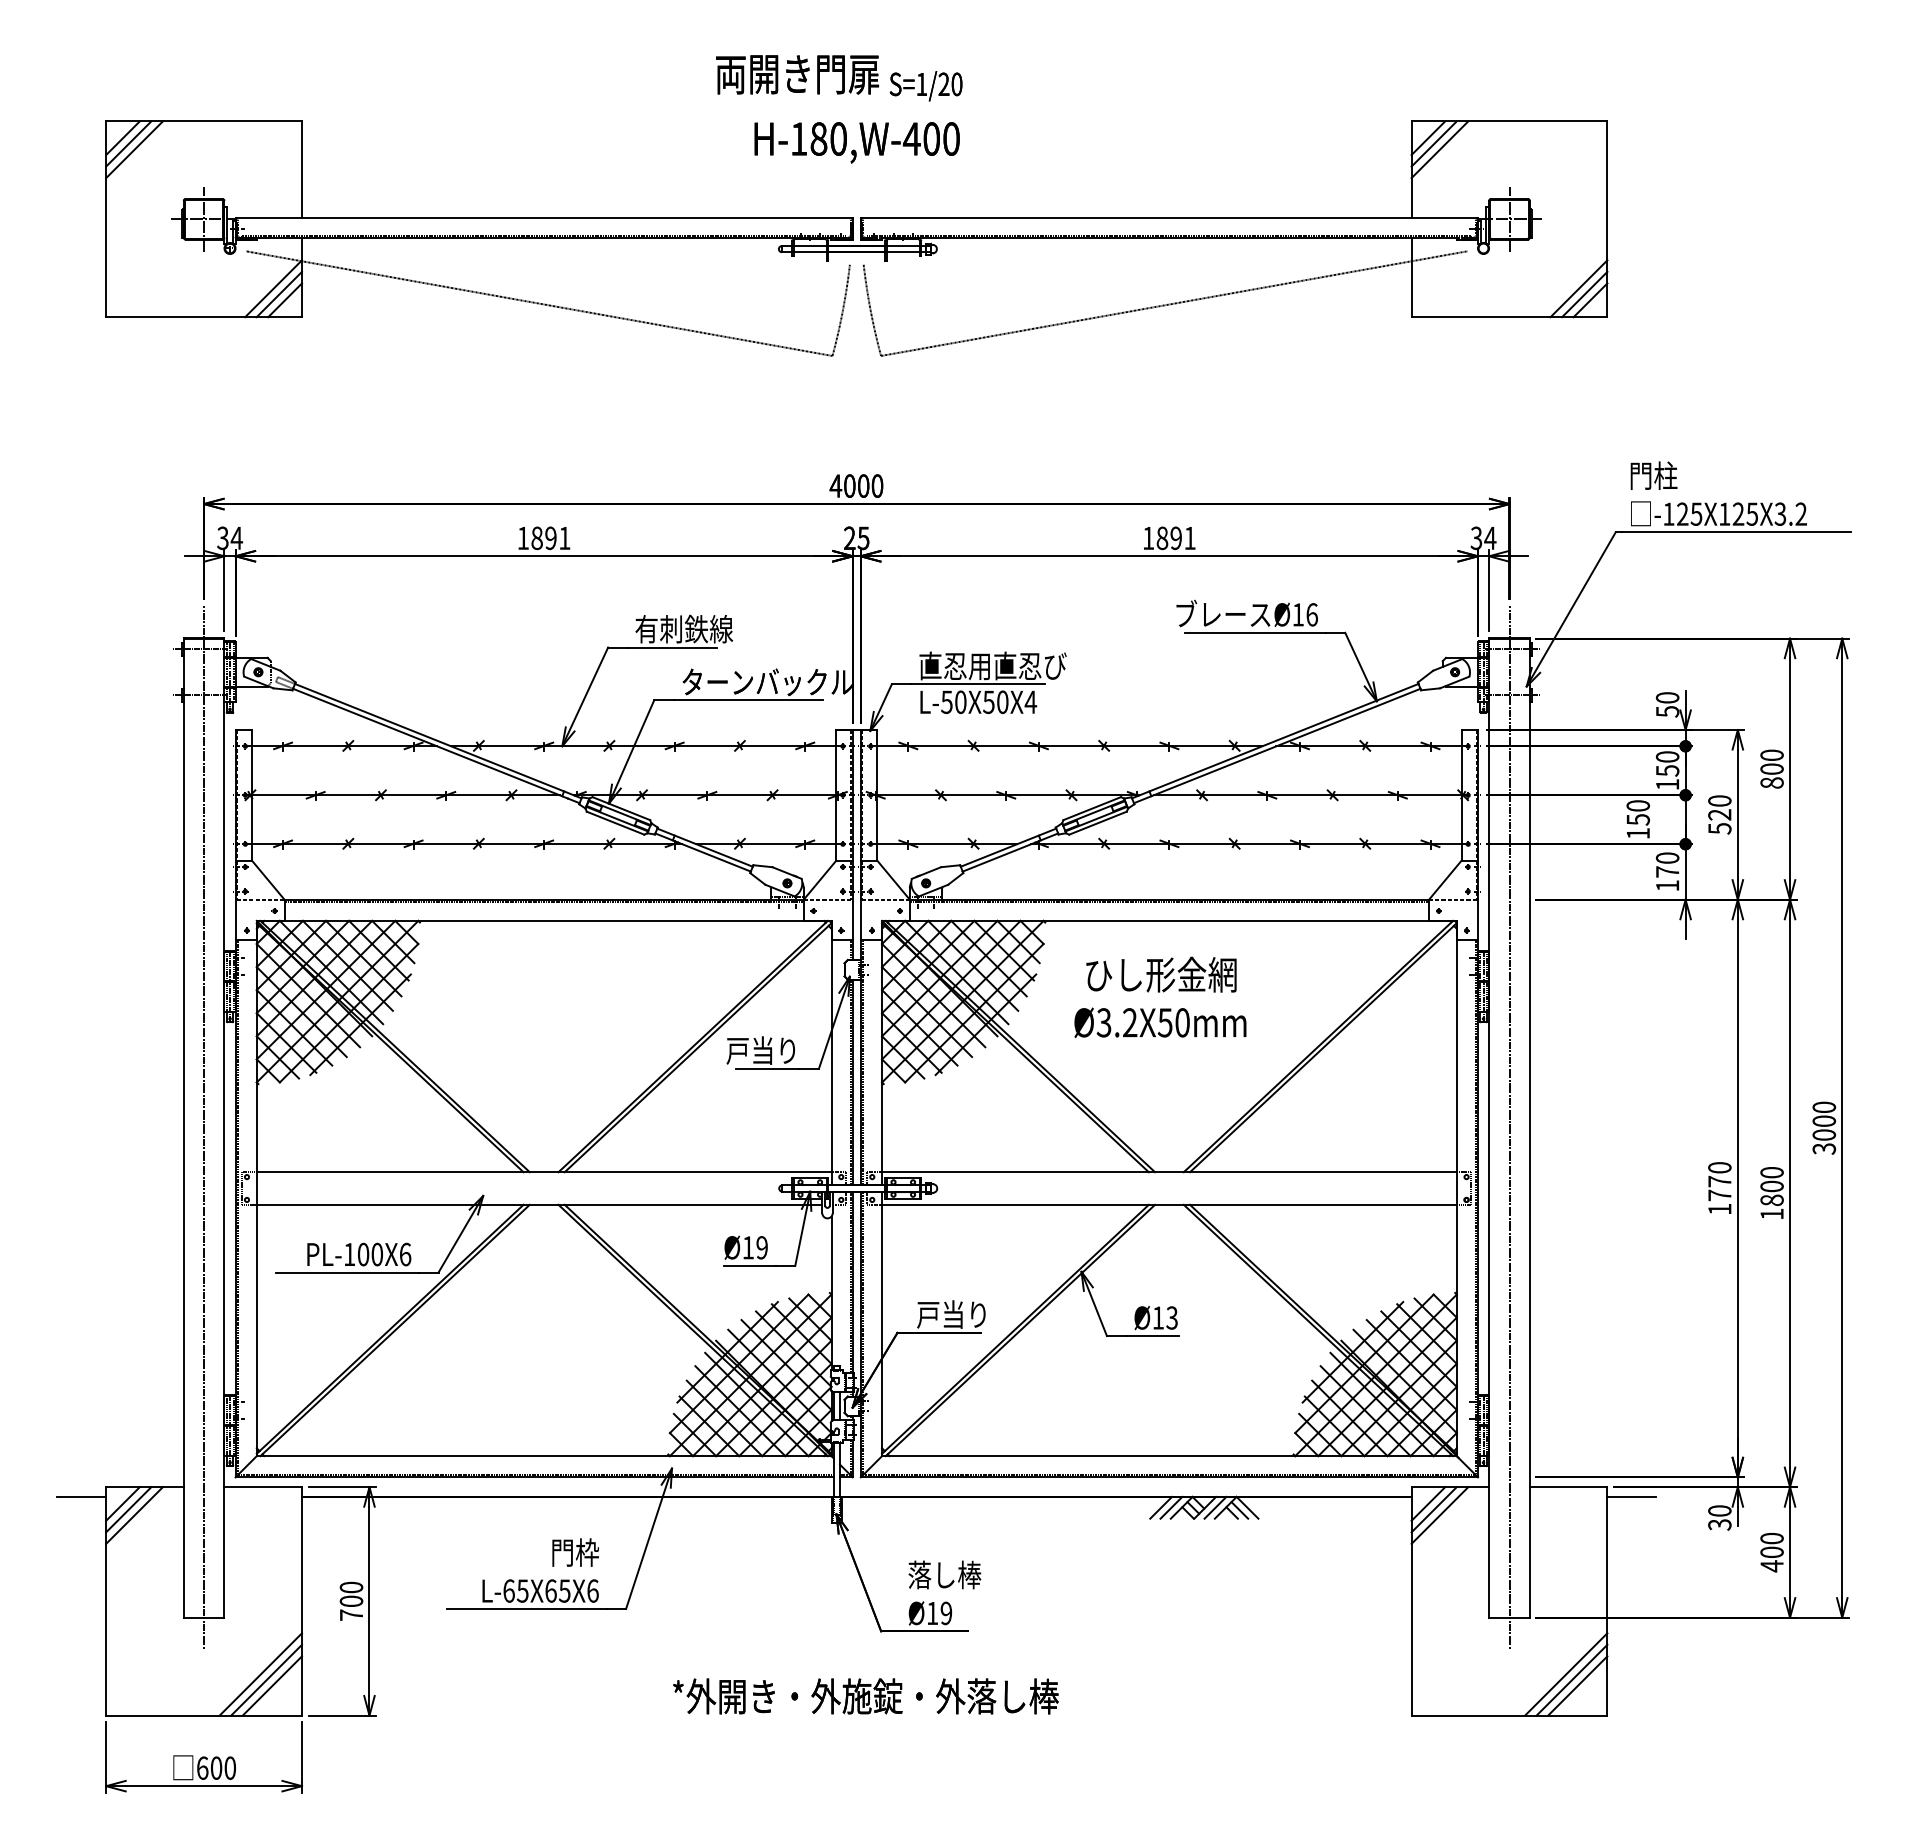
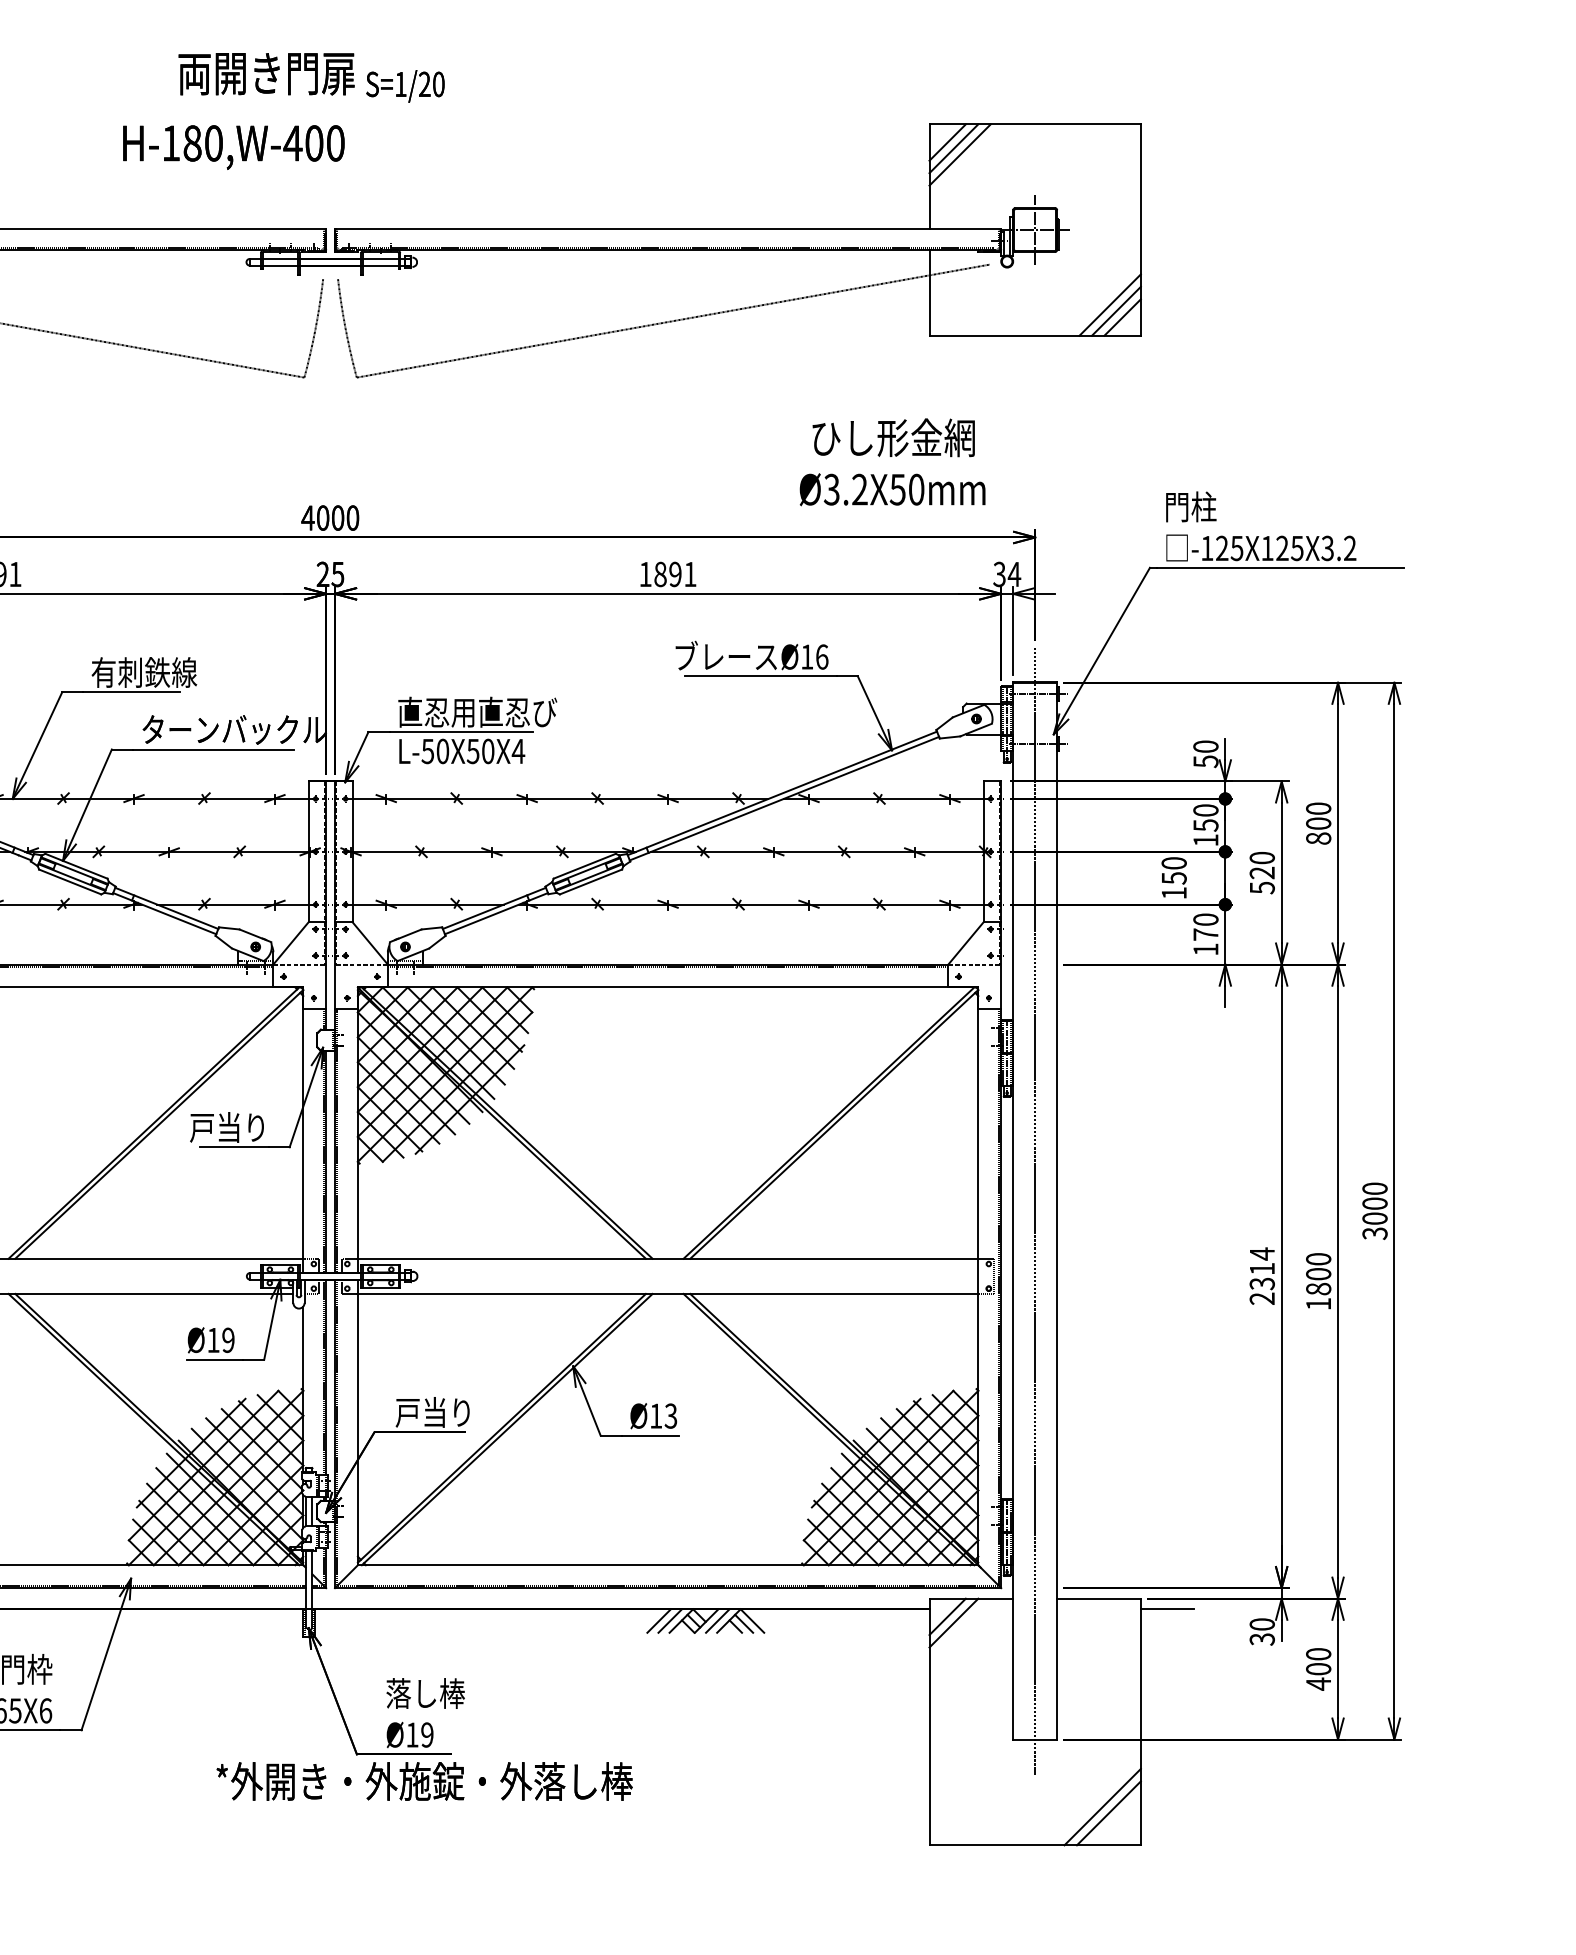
text: (856, 142) -> (233, 147), moved
text: (1160, 996) -> (892, 461), moved
text: (1719, 1188) -> (1261, 1276), 1770 -> 2314
line: (1439, 1515) -> (959, 1629), removed
line: (1566, 1674) -> (1096, 1800), removed
text: (865, 1696) -> (424, 1781), moved

